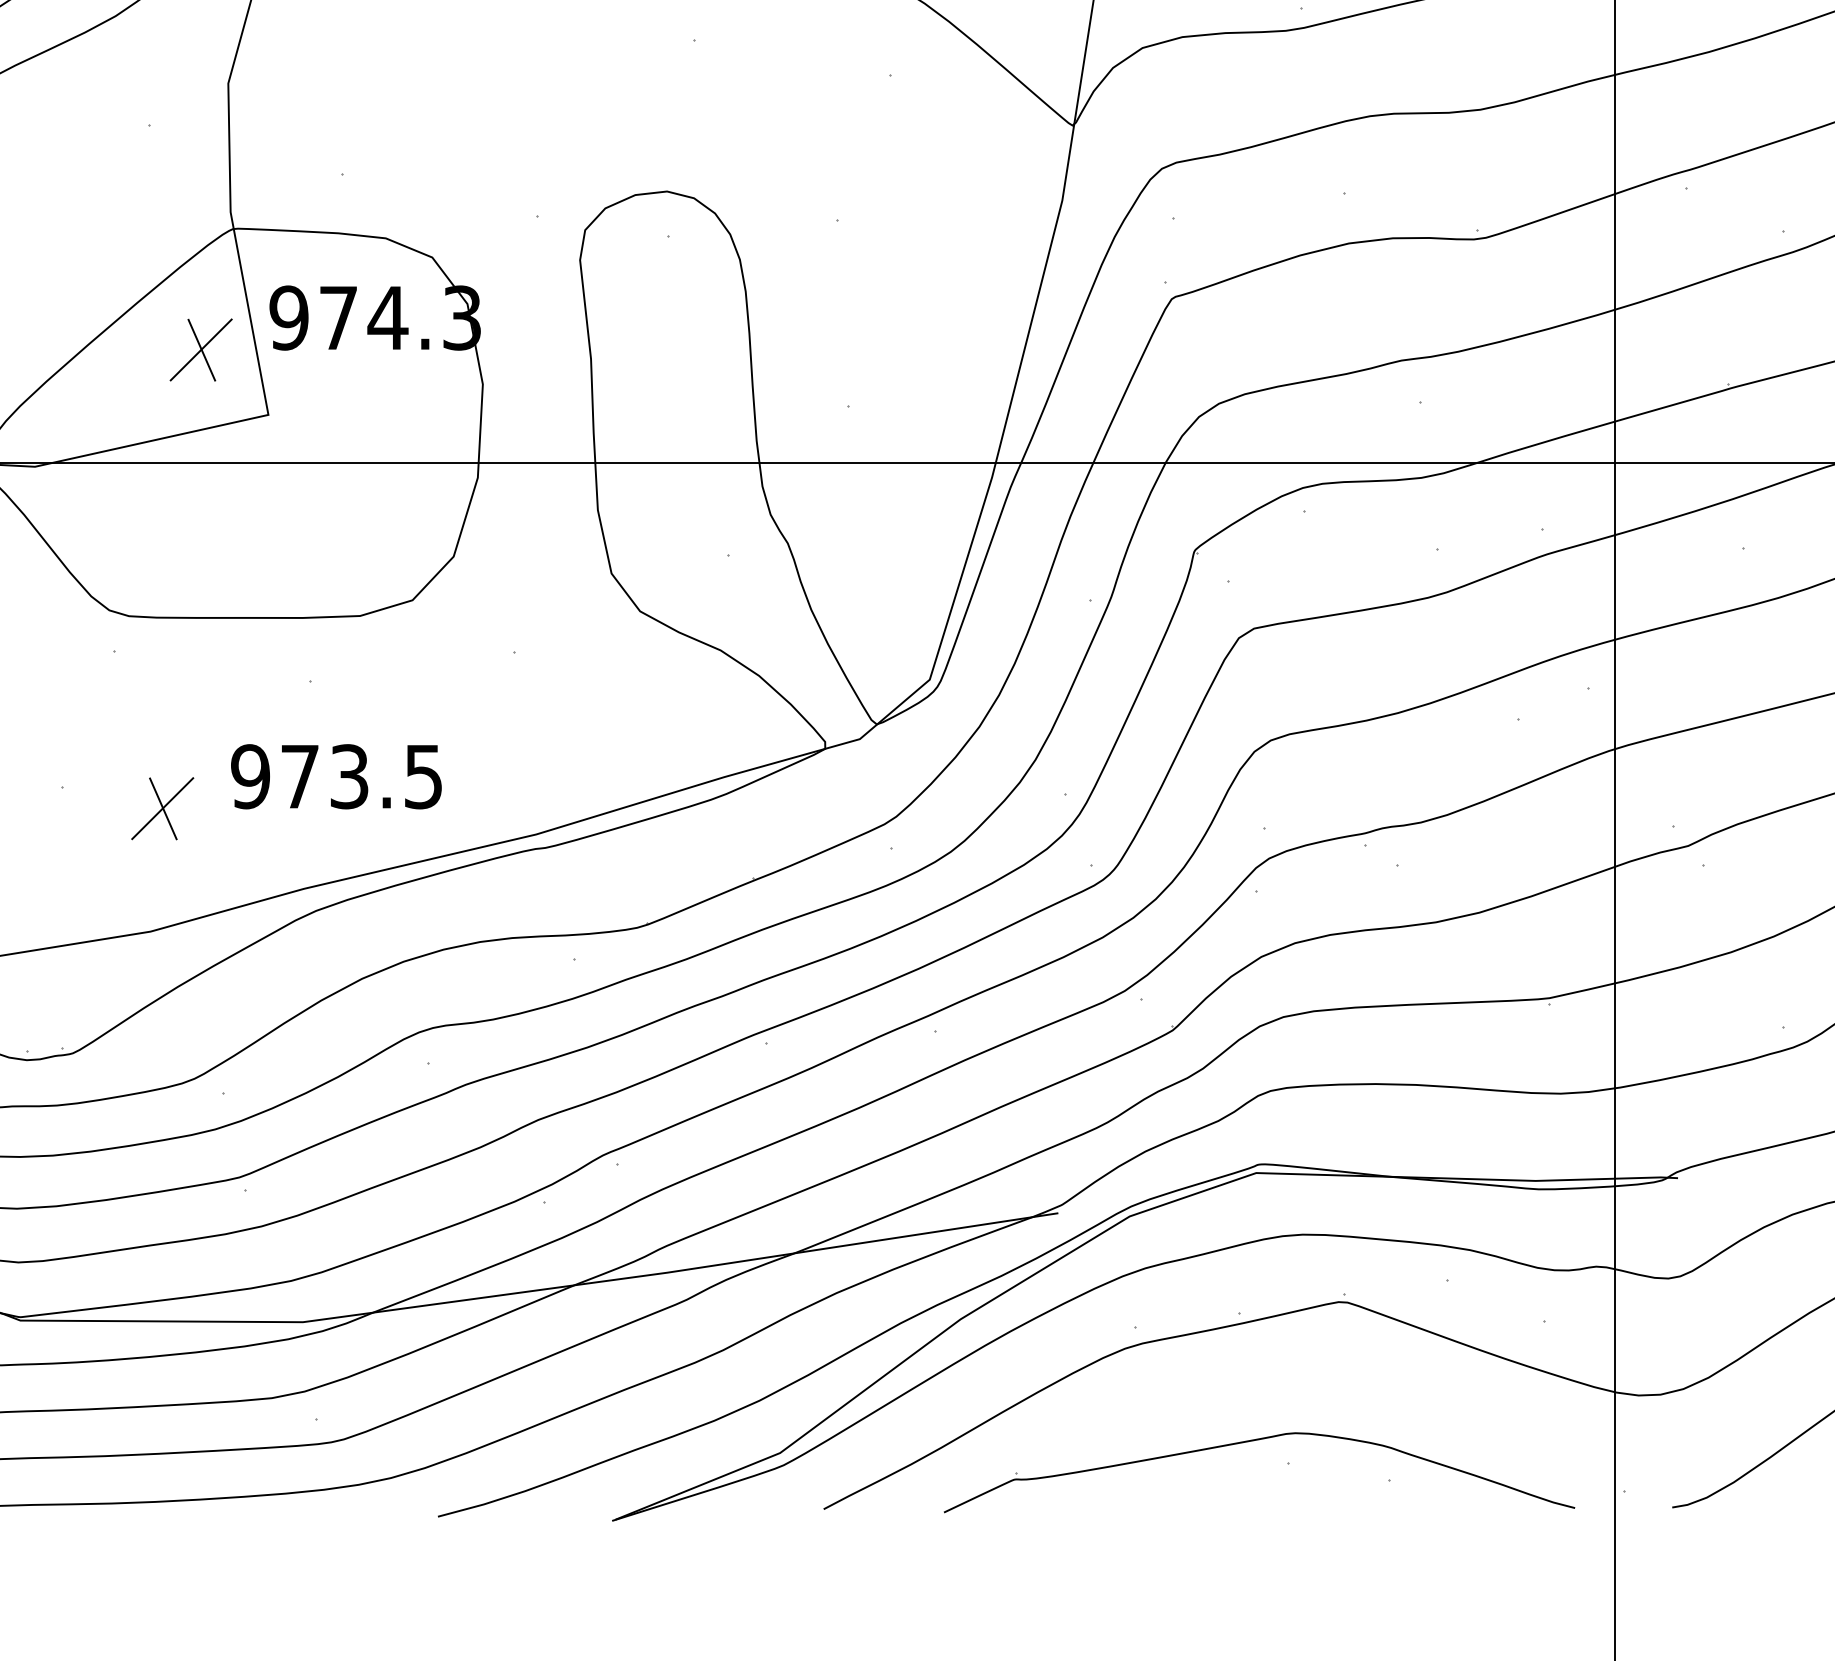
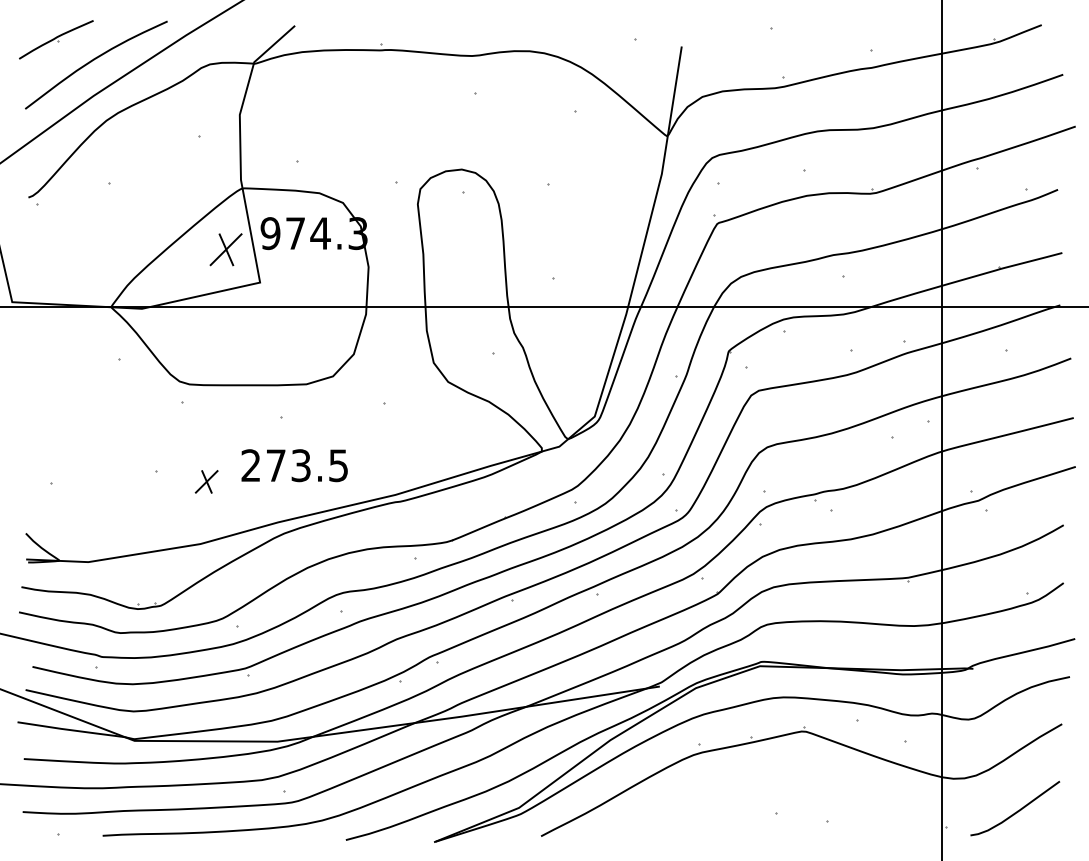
text: (249, 776) -> (250, 465), 973.5 -> 273.5
part: (162, 808) -> (206, 481), size x0.7
part: (1255, 1442) -> (759, 802), removed

